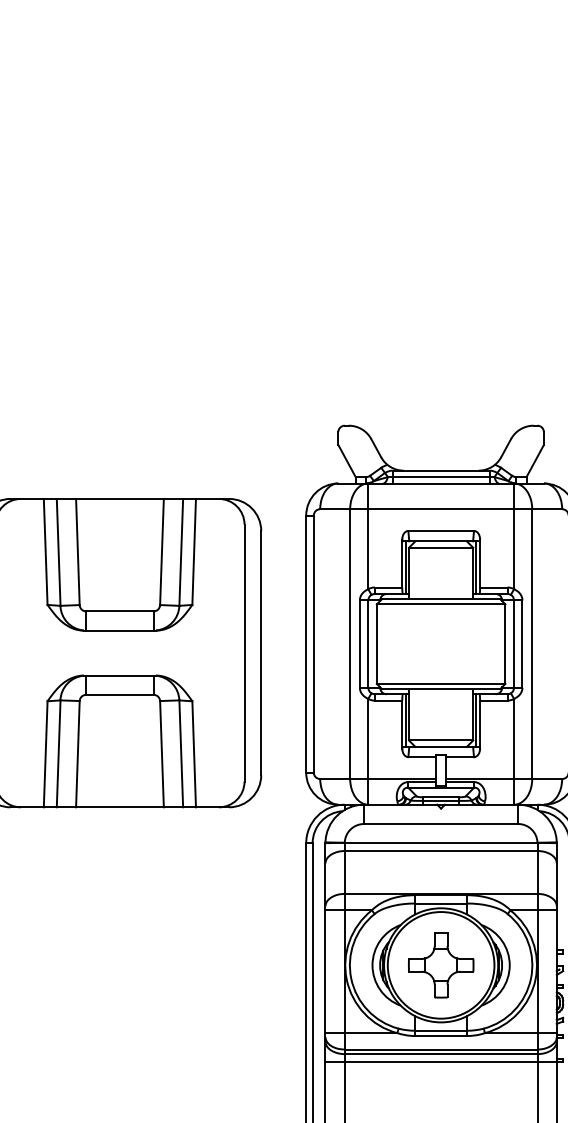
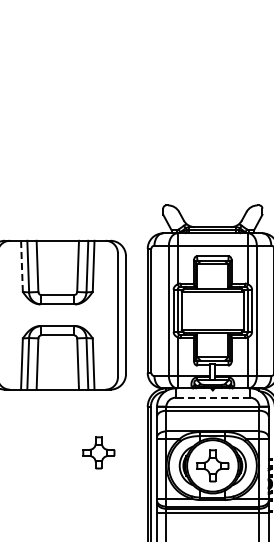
line: (44, 552) -> (21, 266), solid -> dashed
line: (440, 823) -> (212, 397), solid -> dashed
part: (204, 937) -> (98, 452), added

